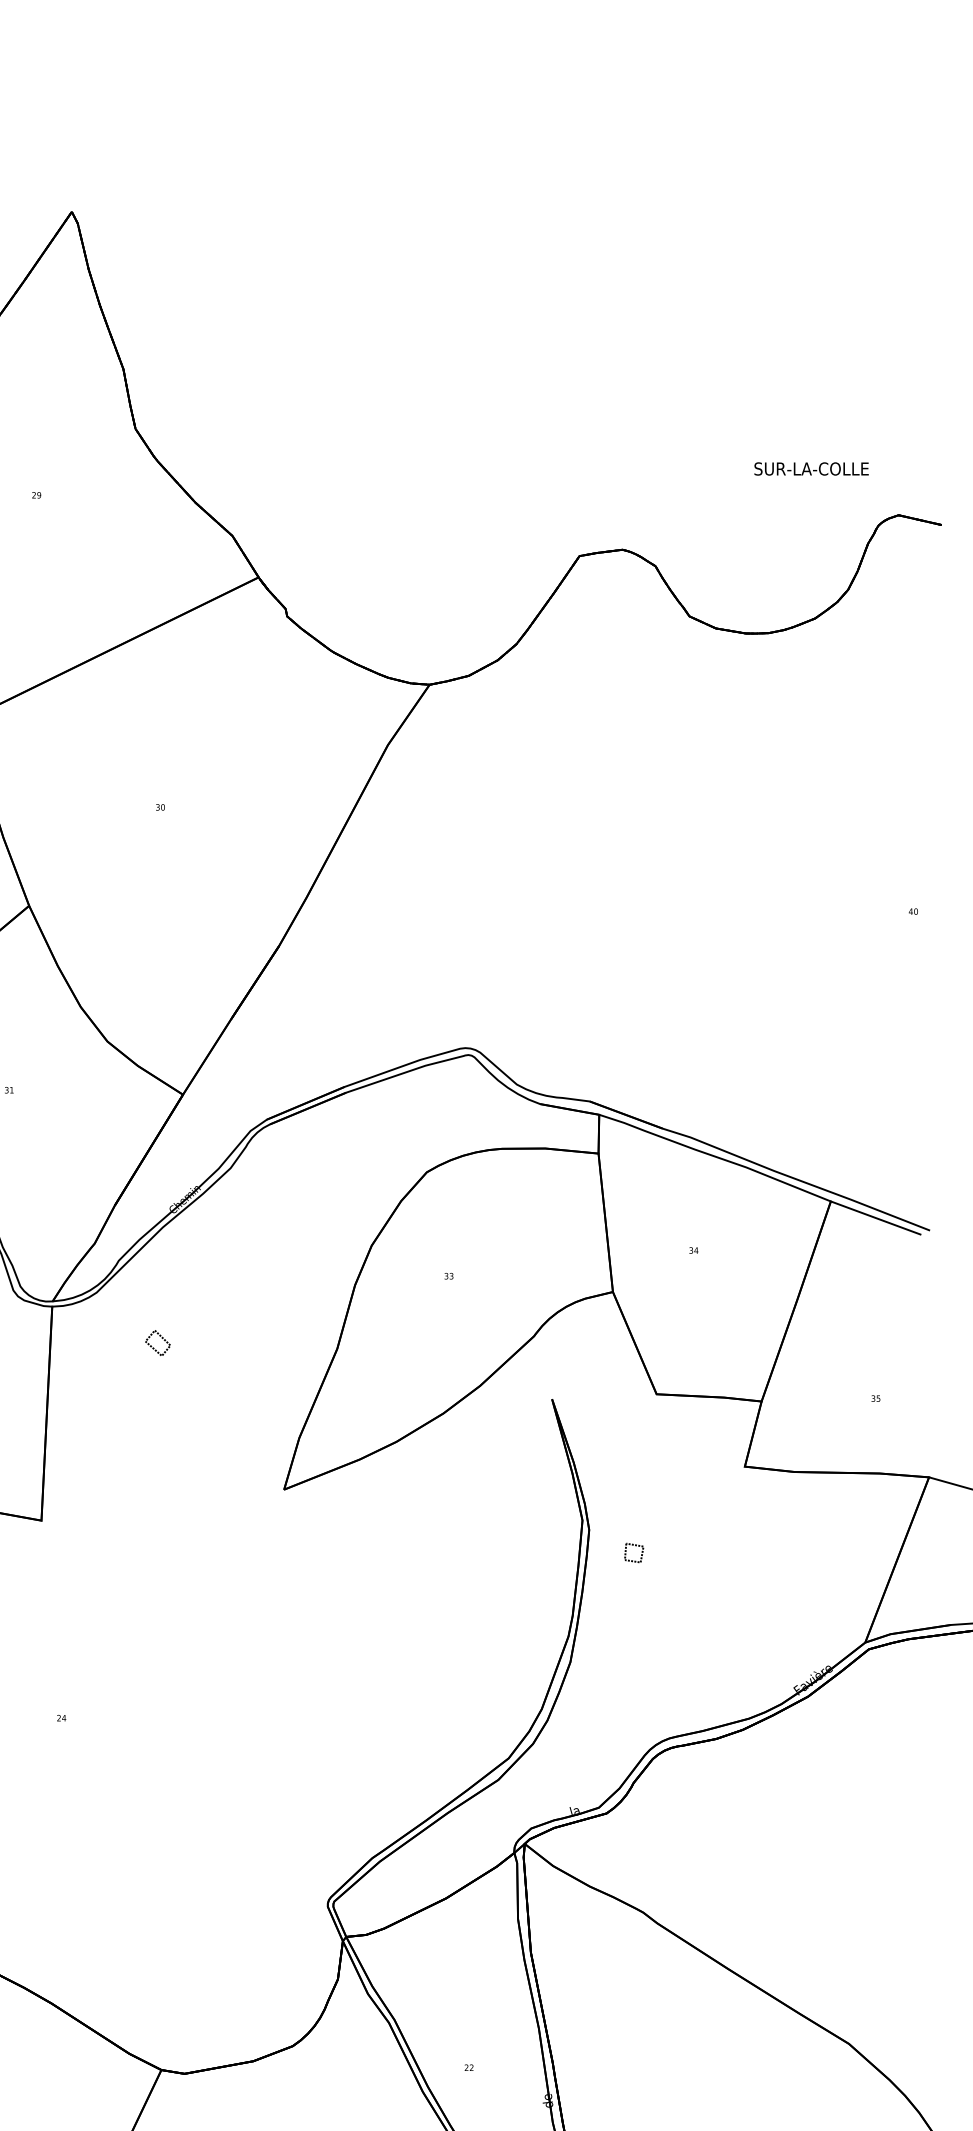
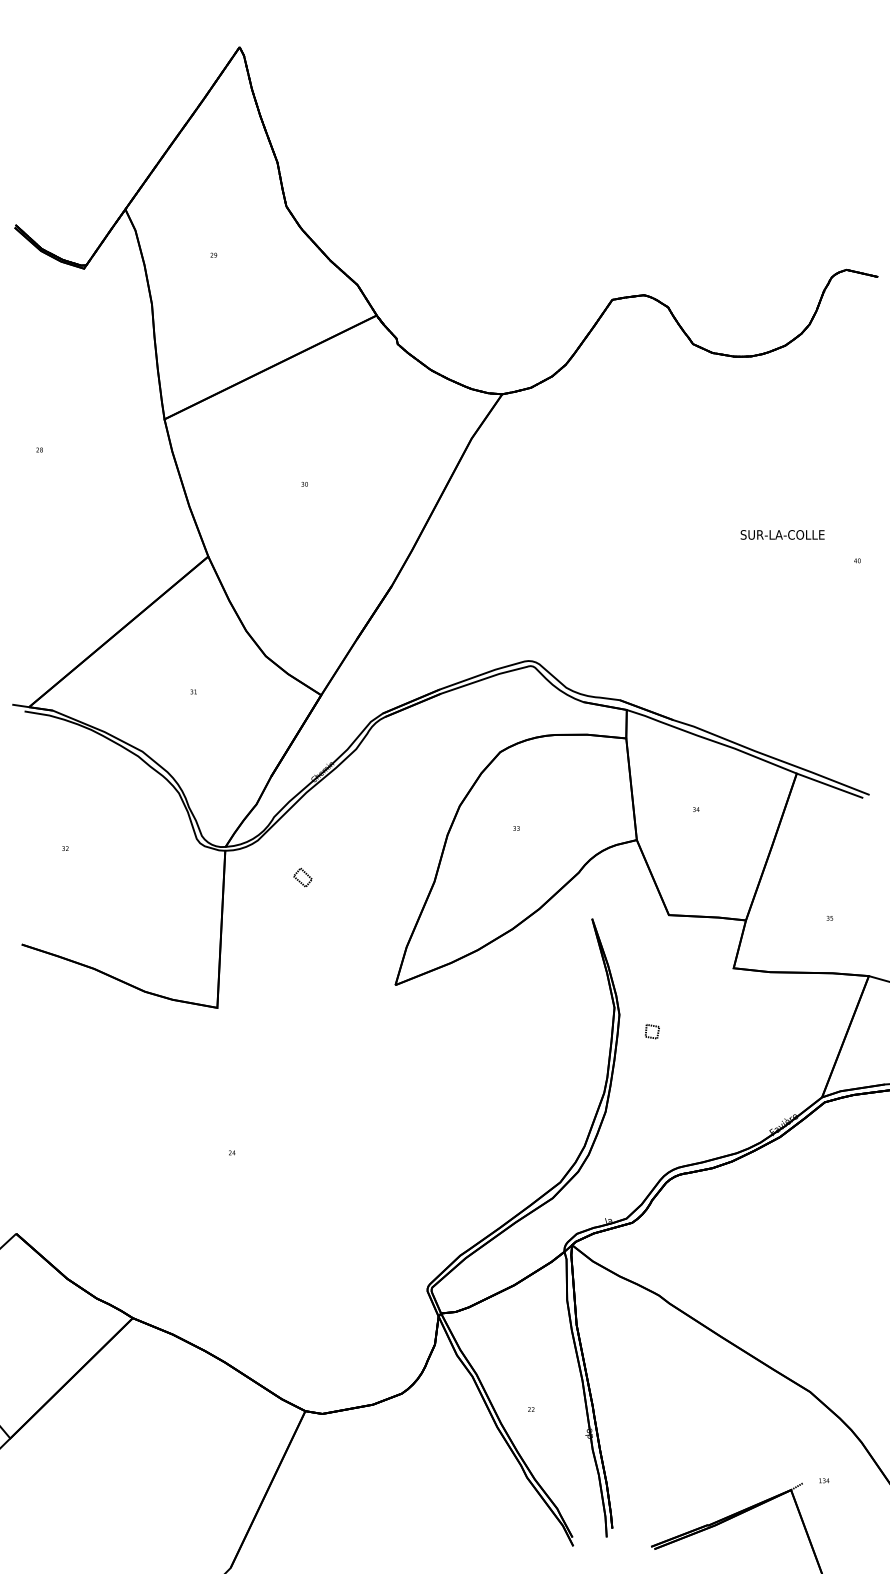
text: (811, 468) -> (782, 534), moved

